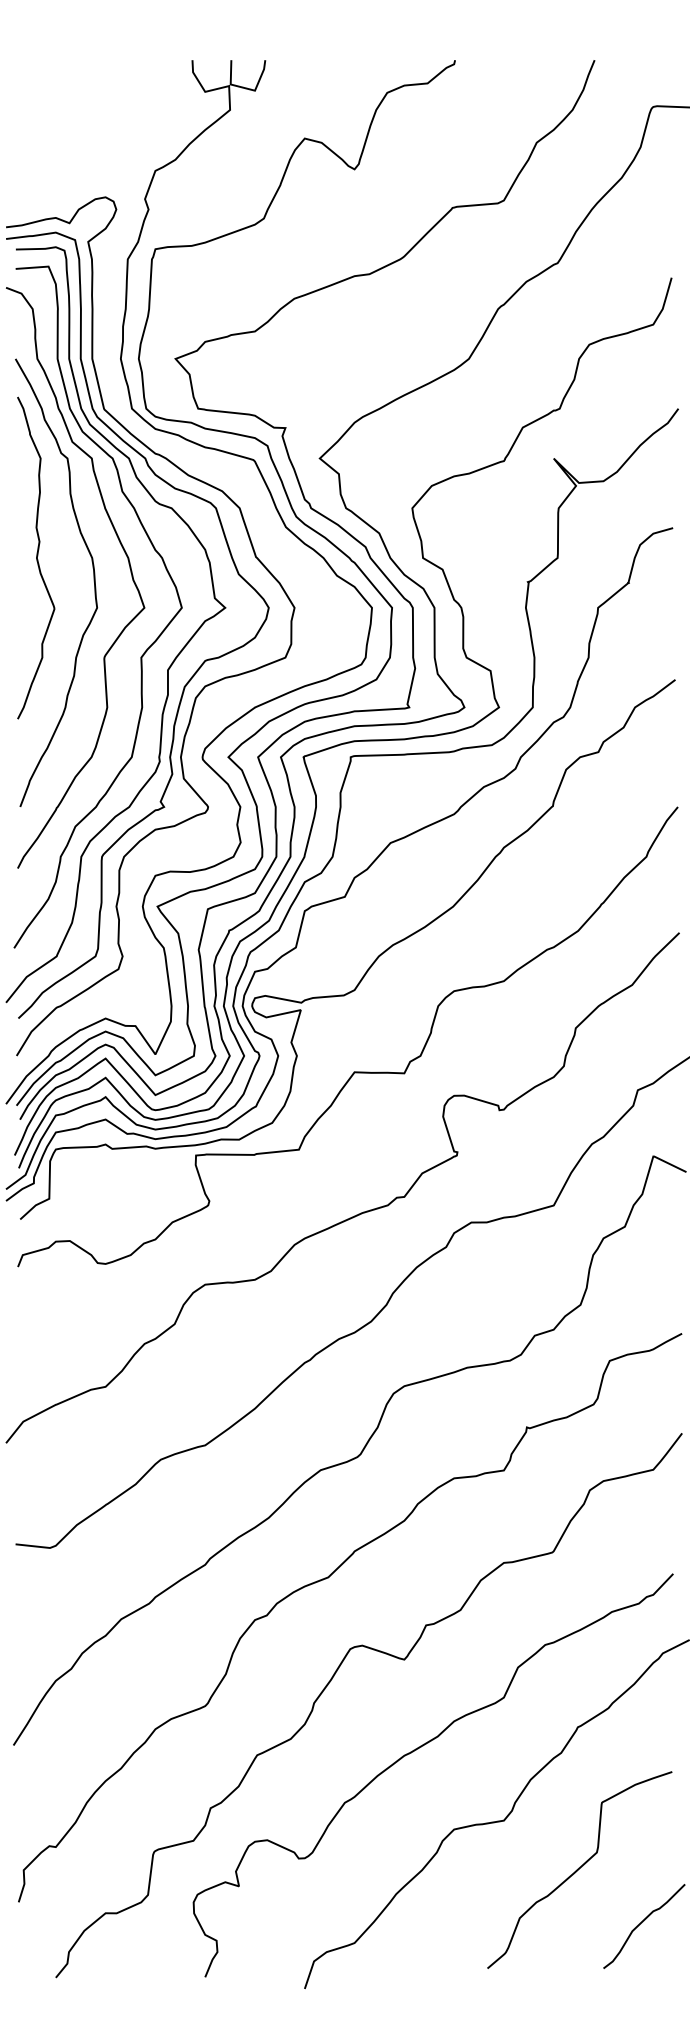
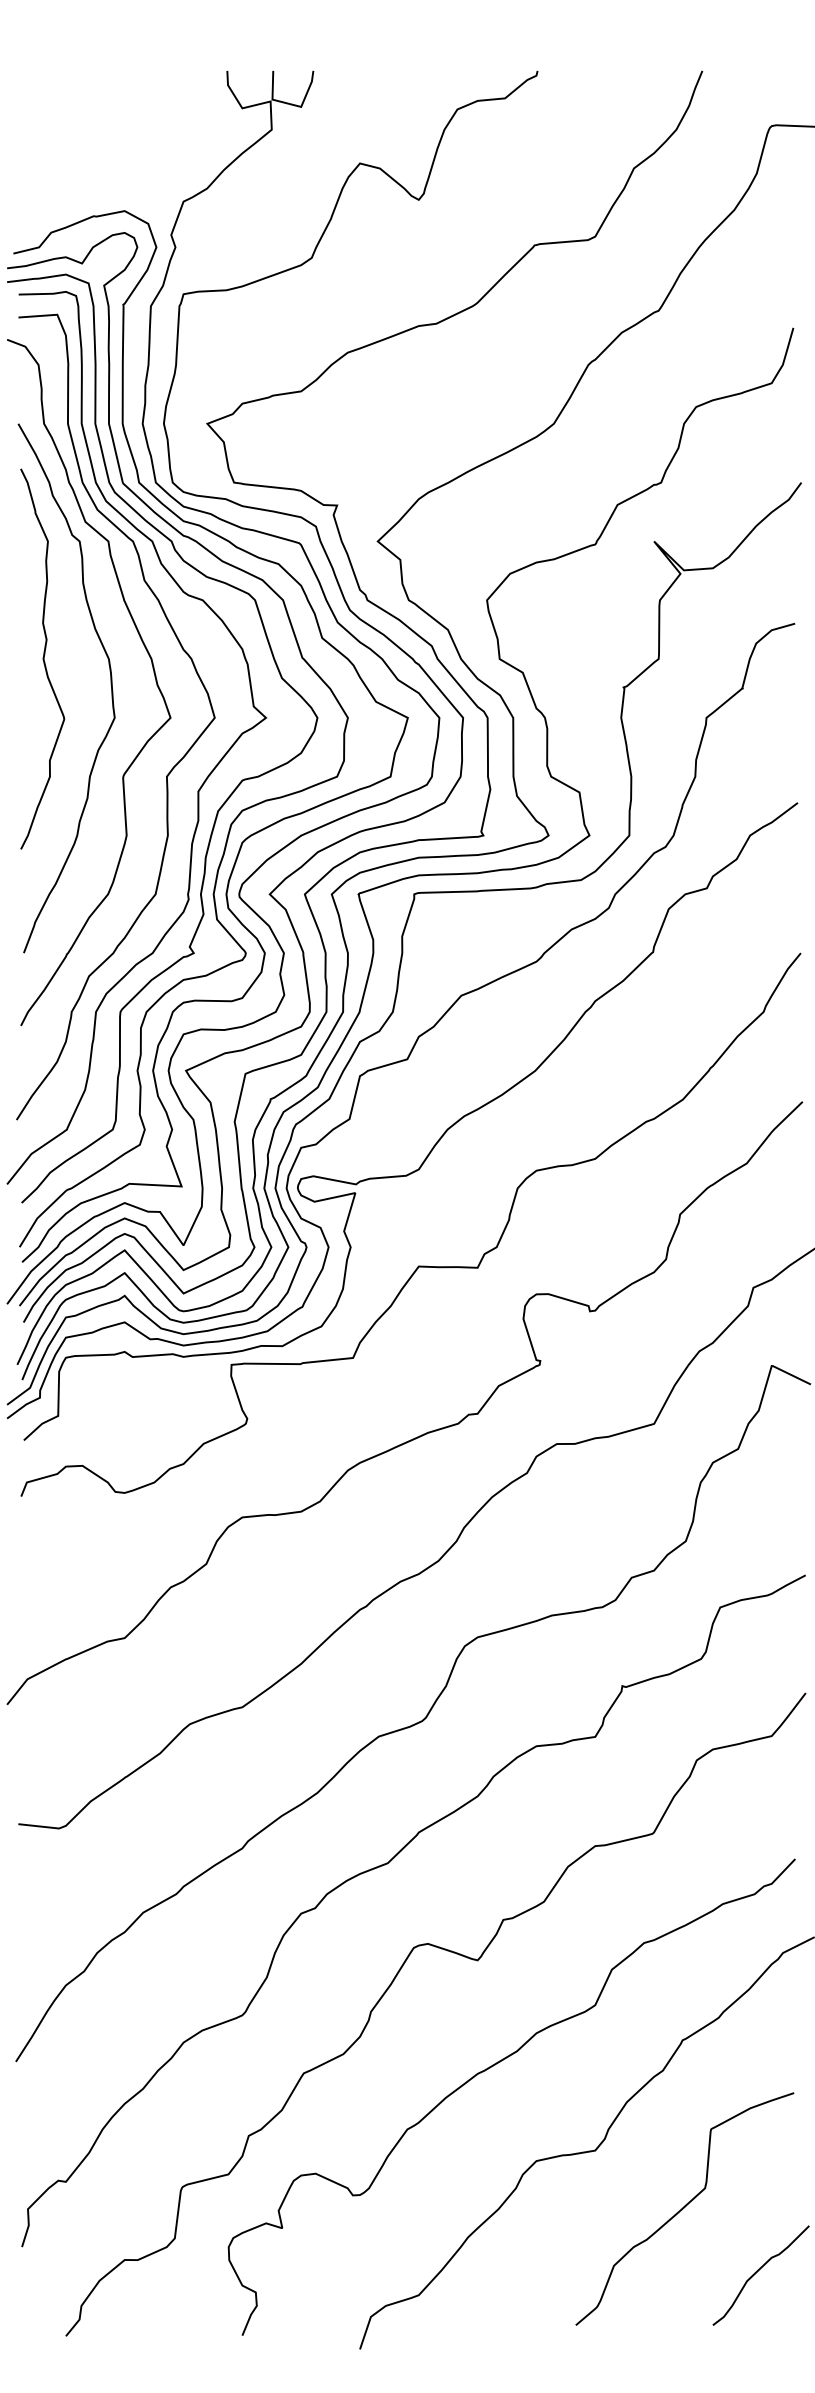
curve: (218, 703) -> (258, 830), added

